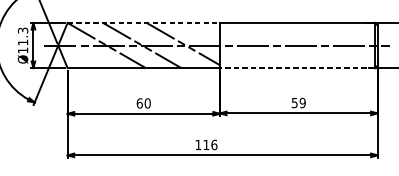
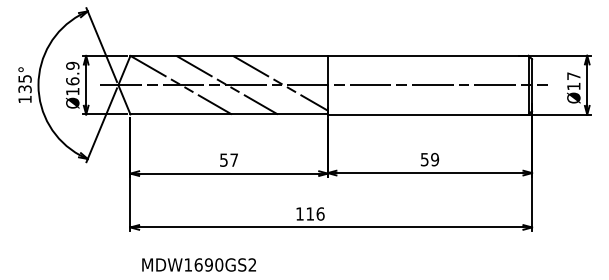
line: (144, 22) -> (229, 55), dashed -> solid
text: (22, 36) -> (72, 73), Ø11.3 -> Ø16.9
line: (296, 68) -> (427, 114), dashed -> solid
text: (144, 102) -> (229, 159), 60 -> 57

